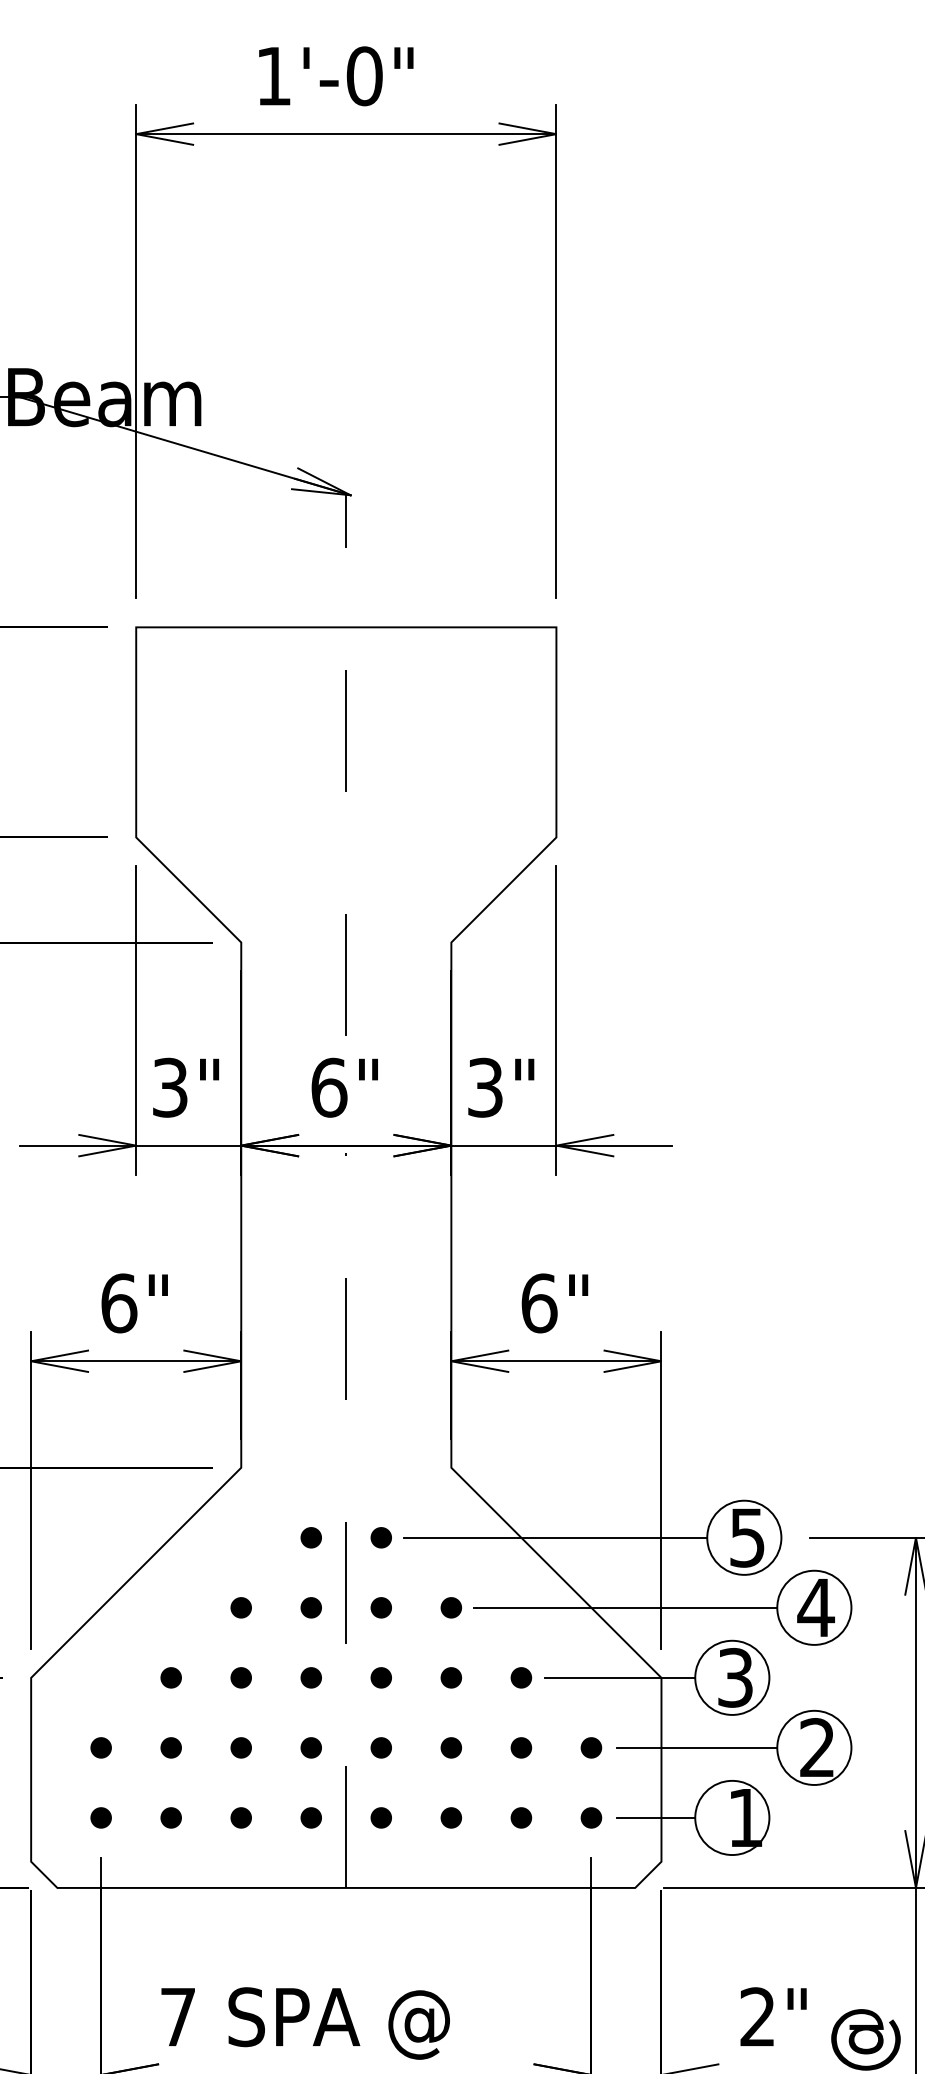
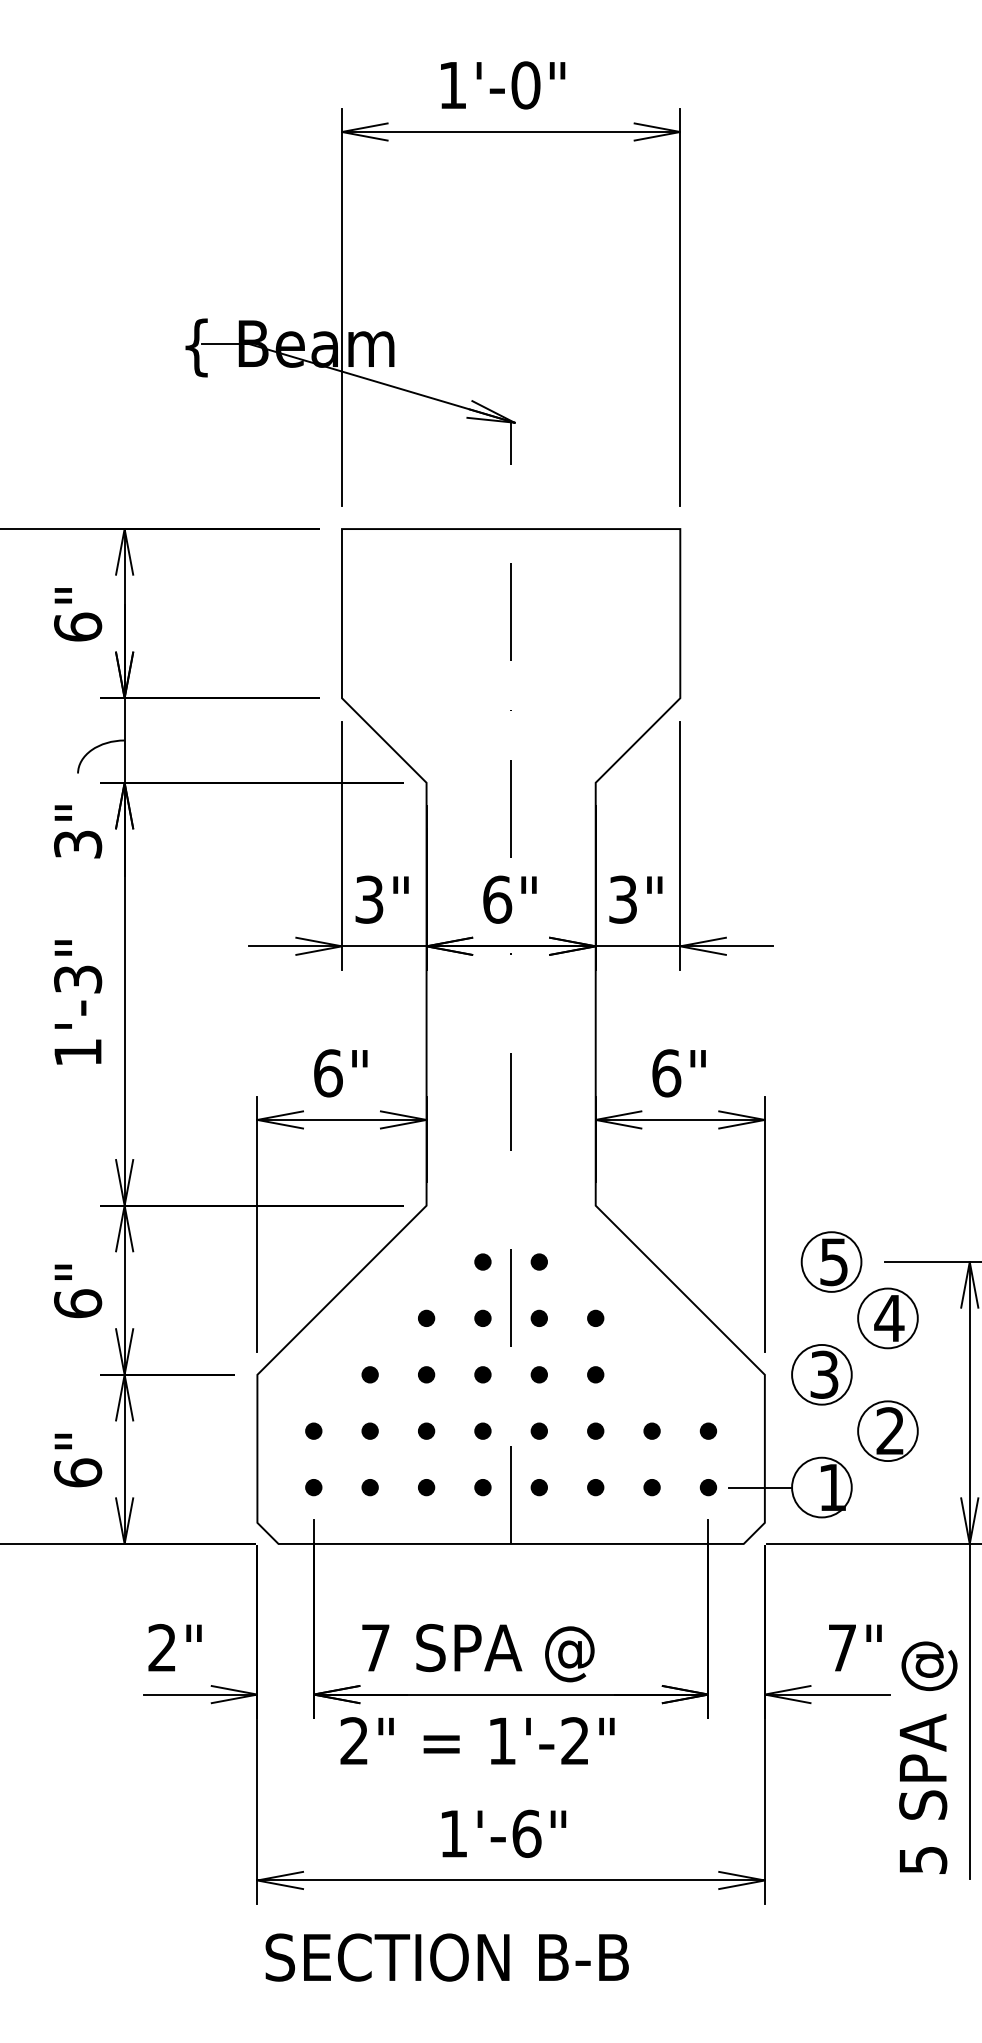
line: (555, 1538) -> (679, 1262), removed
line: (624, 1607) -> (735, 1318), removed
fill: (520, 1677) -> (651, 1374), removed
line: (620, 1677) -> (731, 1374), removed
line: (697, 1748) -> (793, 1431), removed
text: (756, 2016) -> (841, 1647), 2" -> 7"

